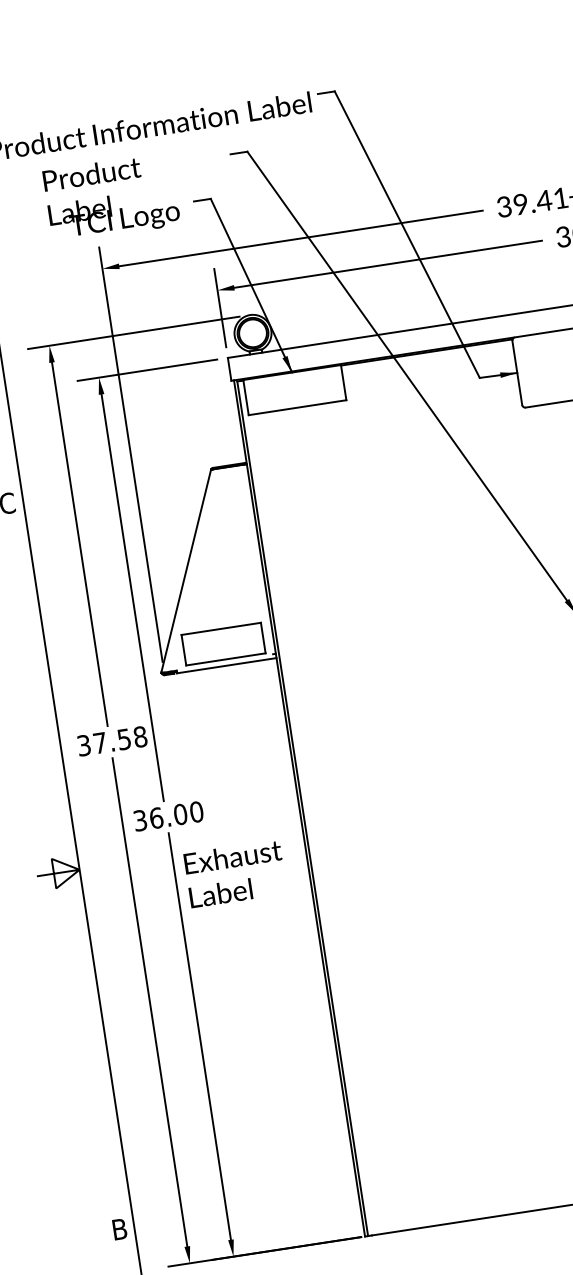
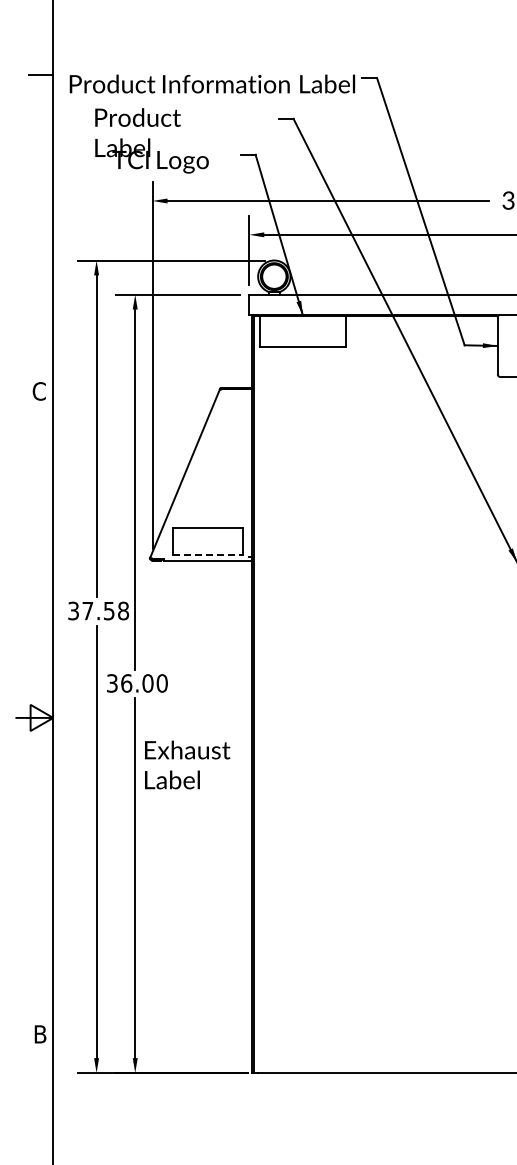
text: (111, 197) -> (151, 140), moved
line: (226, 659) -> (208, 555), solid -> dashed
text: (235, 873) -> (187, 764), moved

